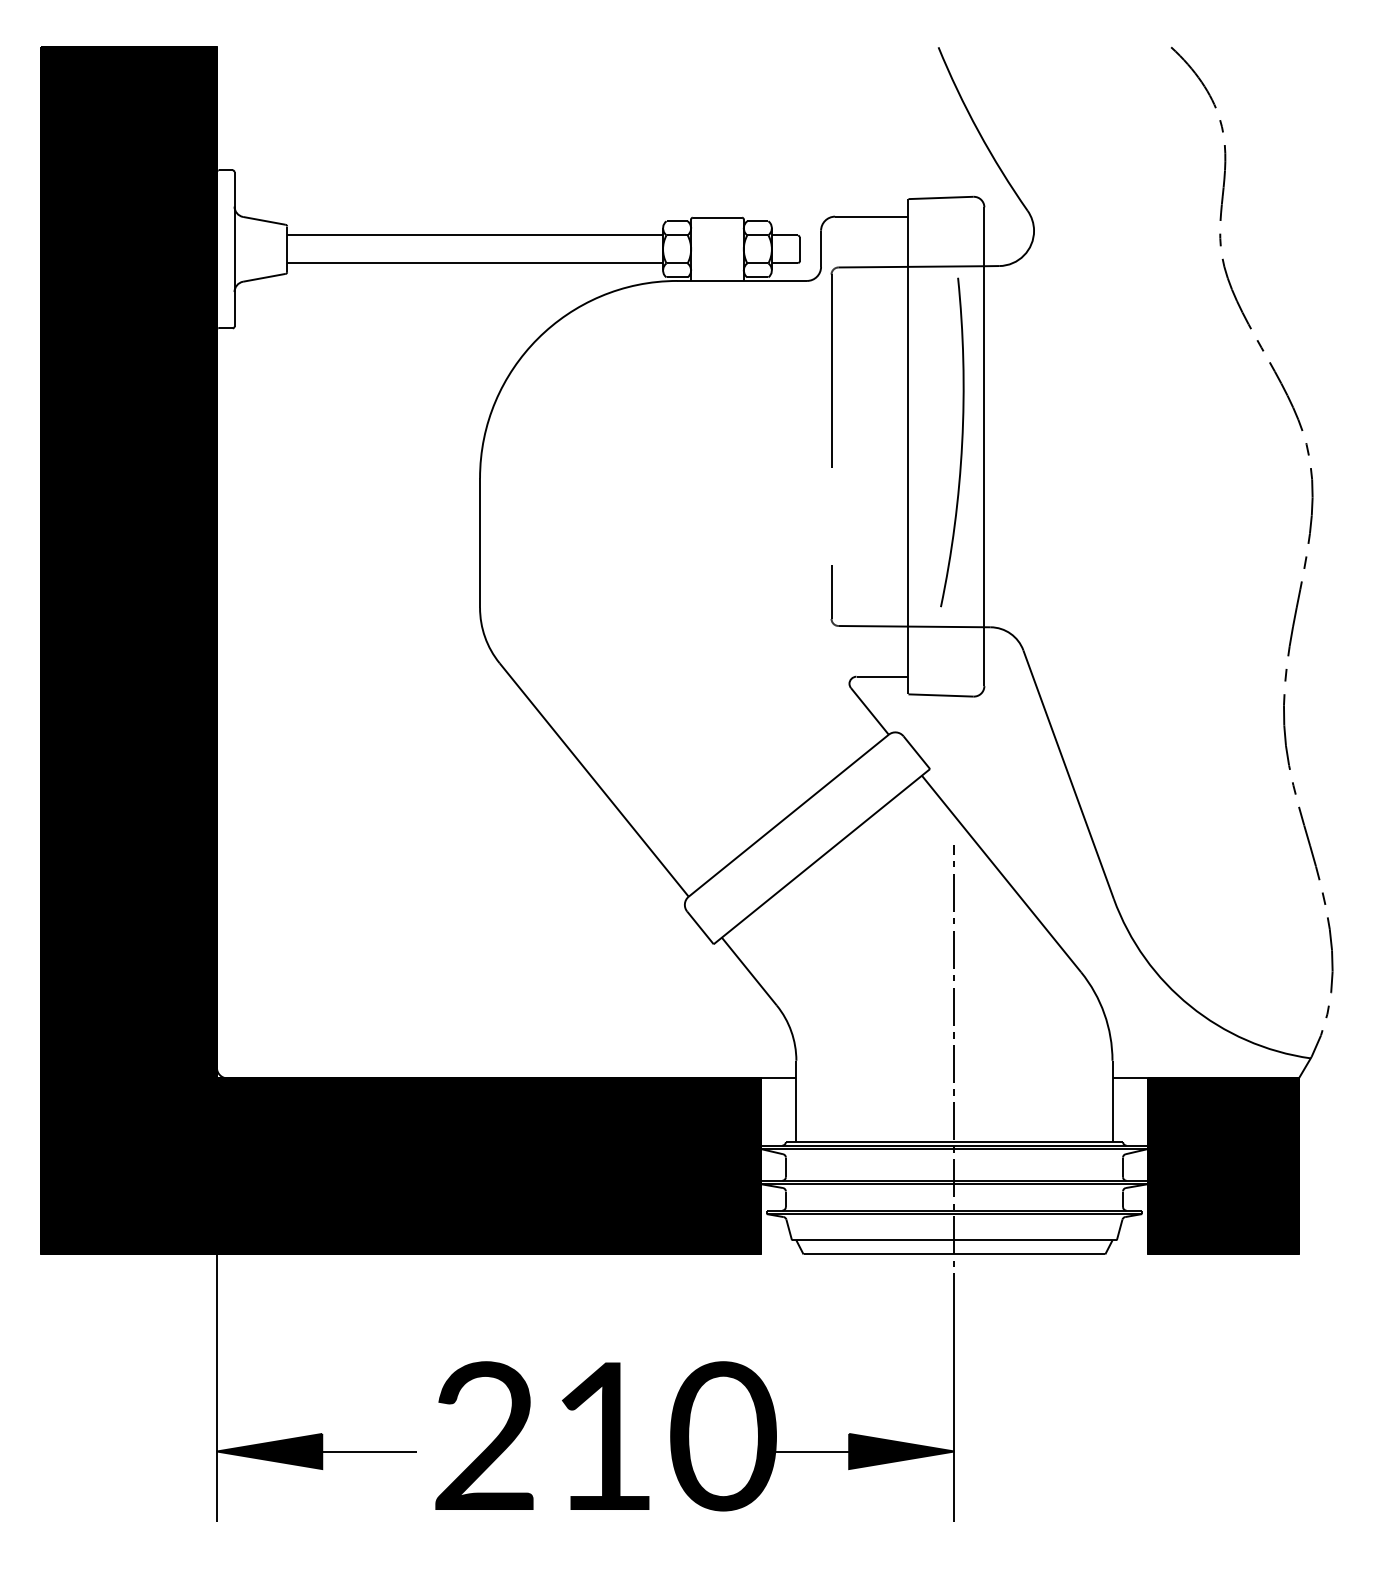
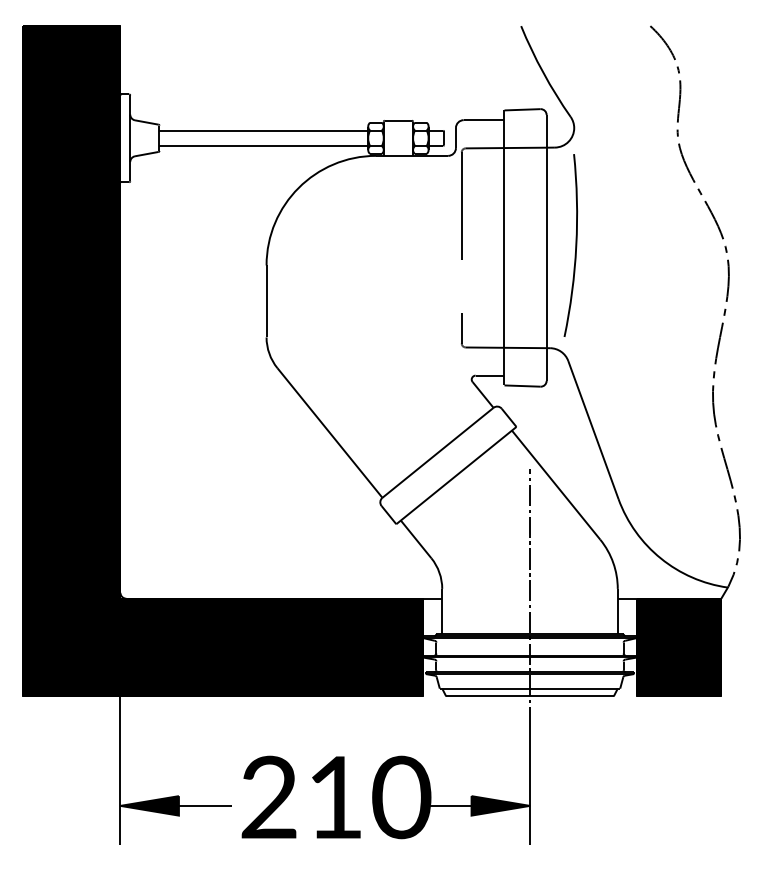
part: (951, 442) -> (570, 245), moved

